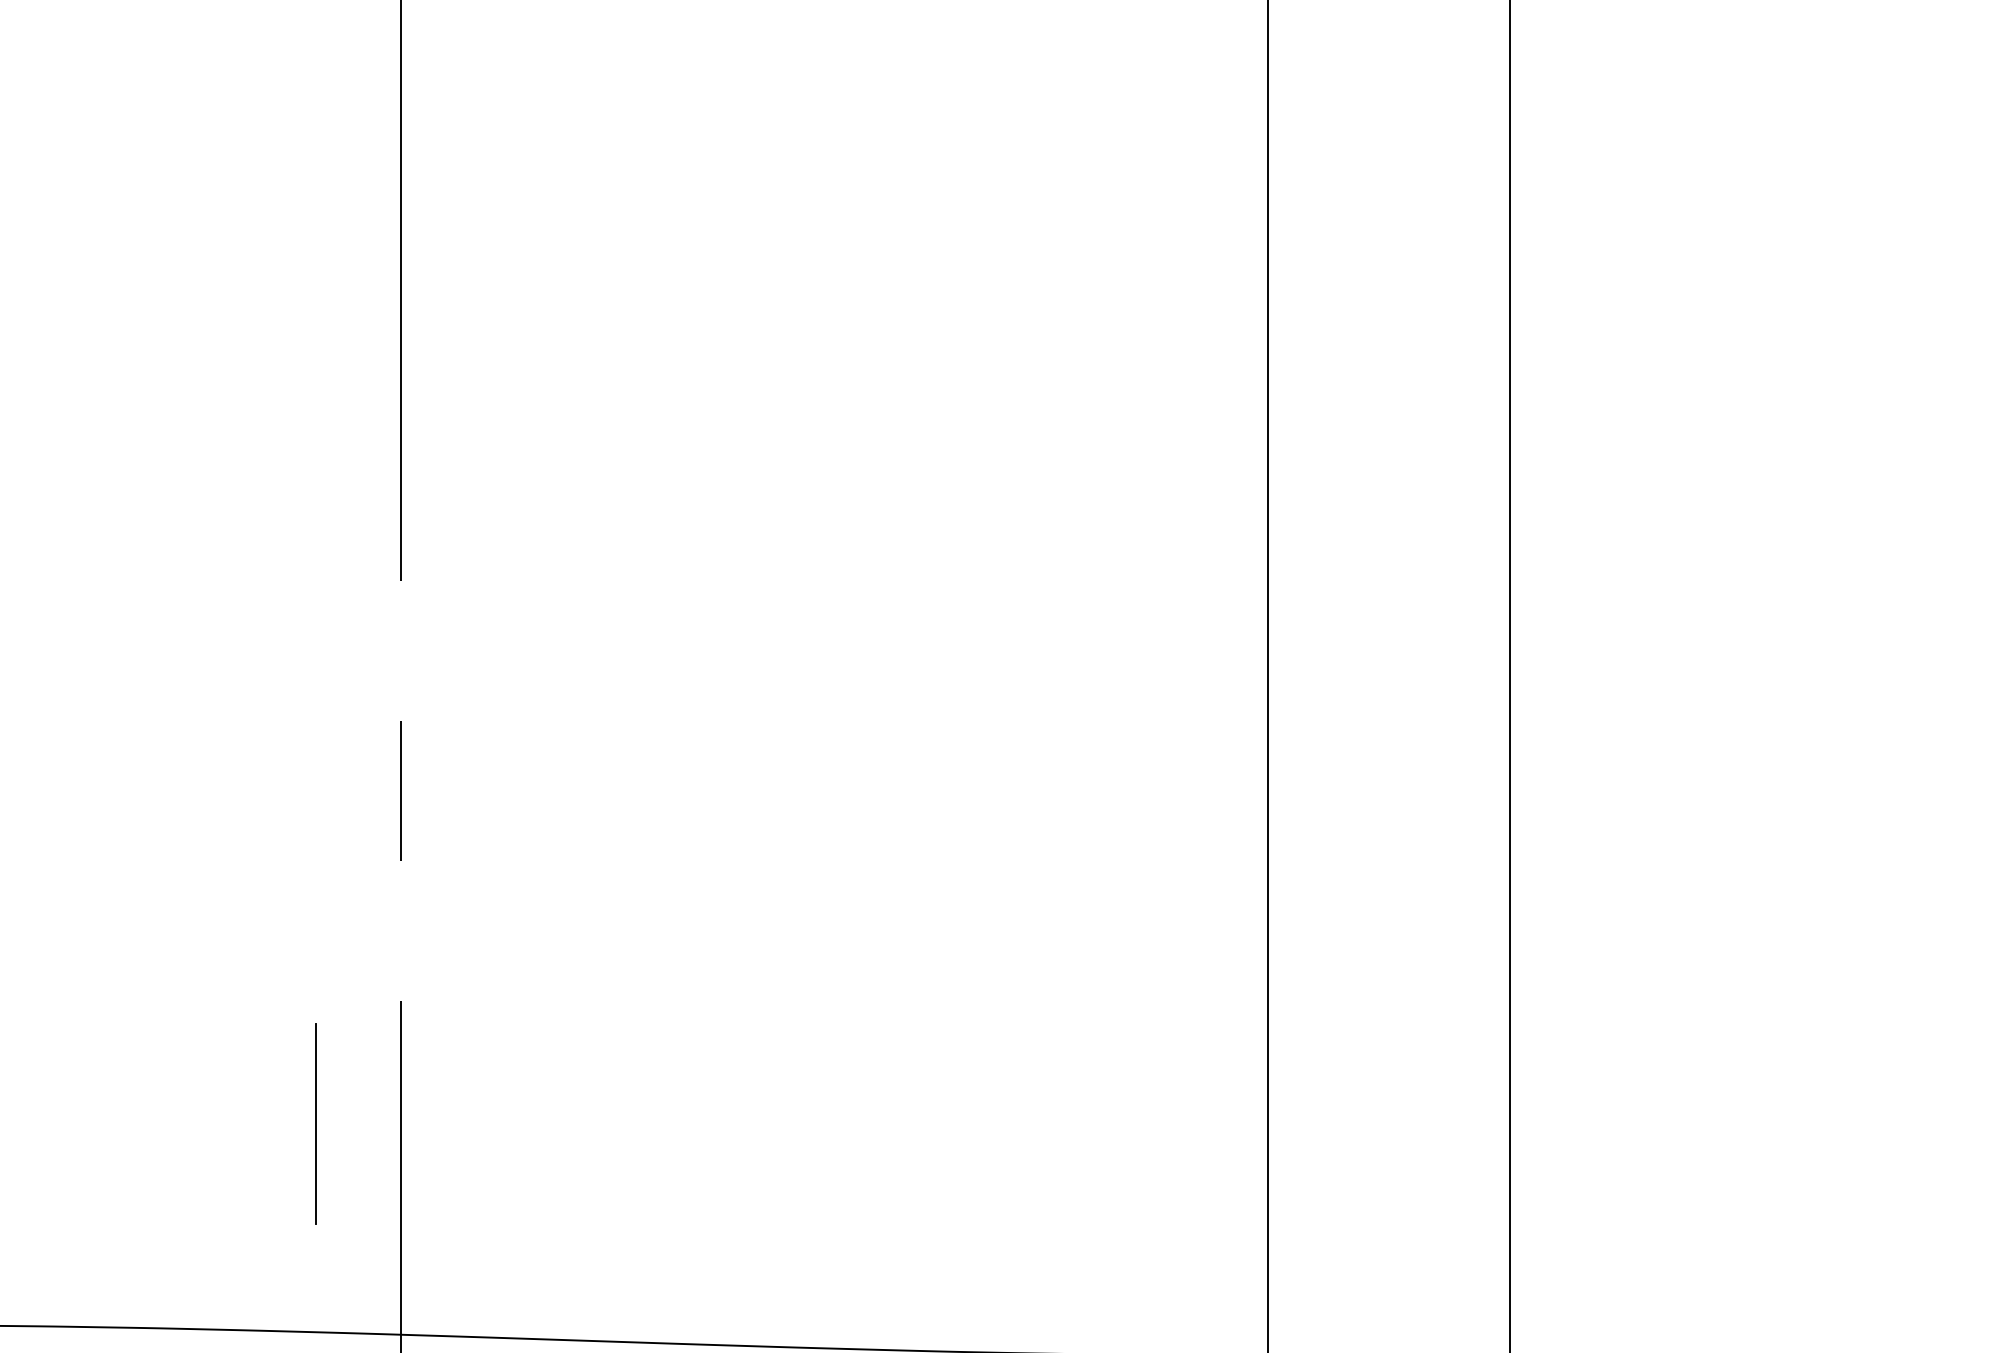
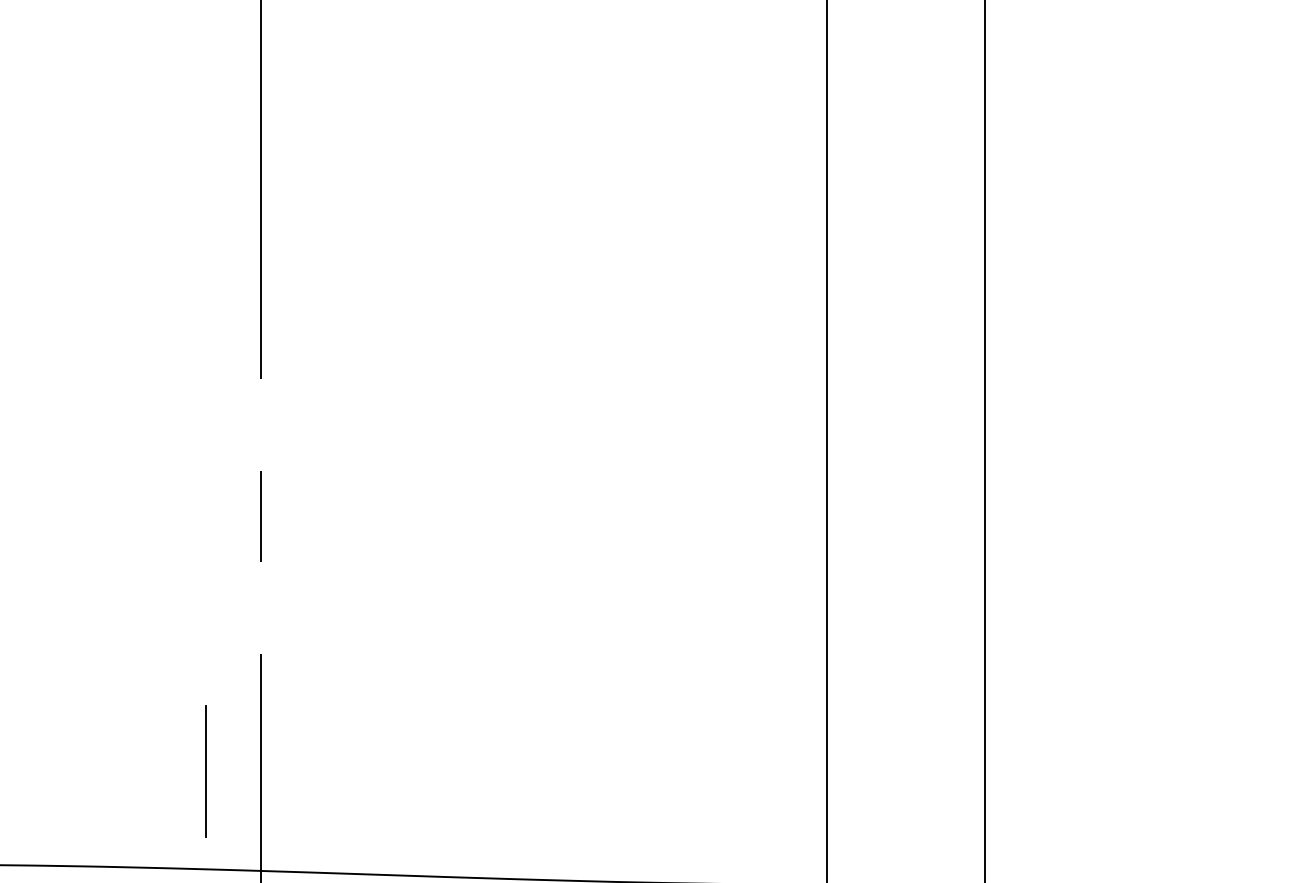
line: (315, 1124) -> (205, 771), moved

